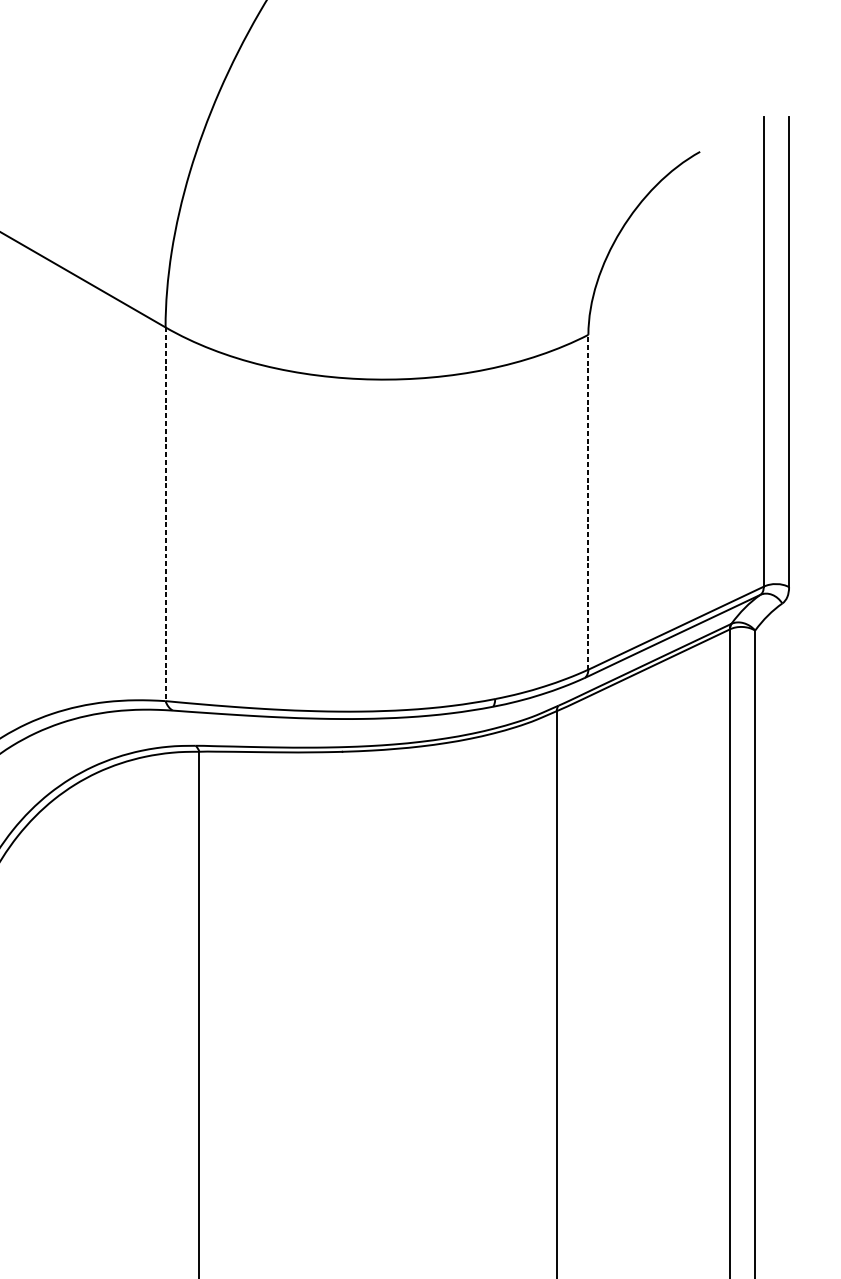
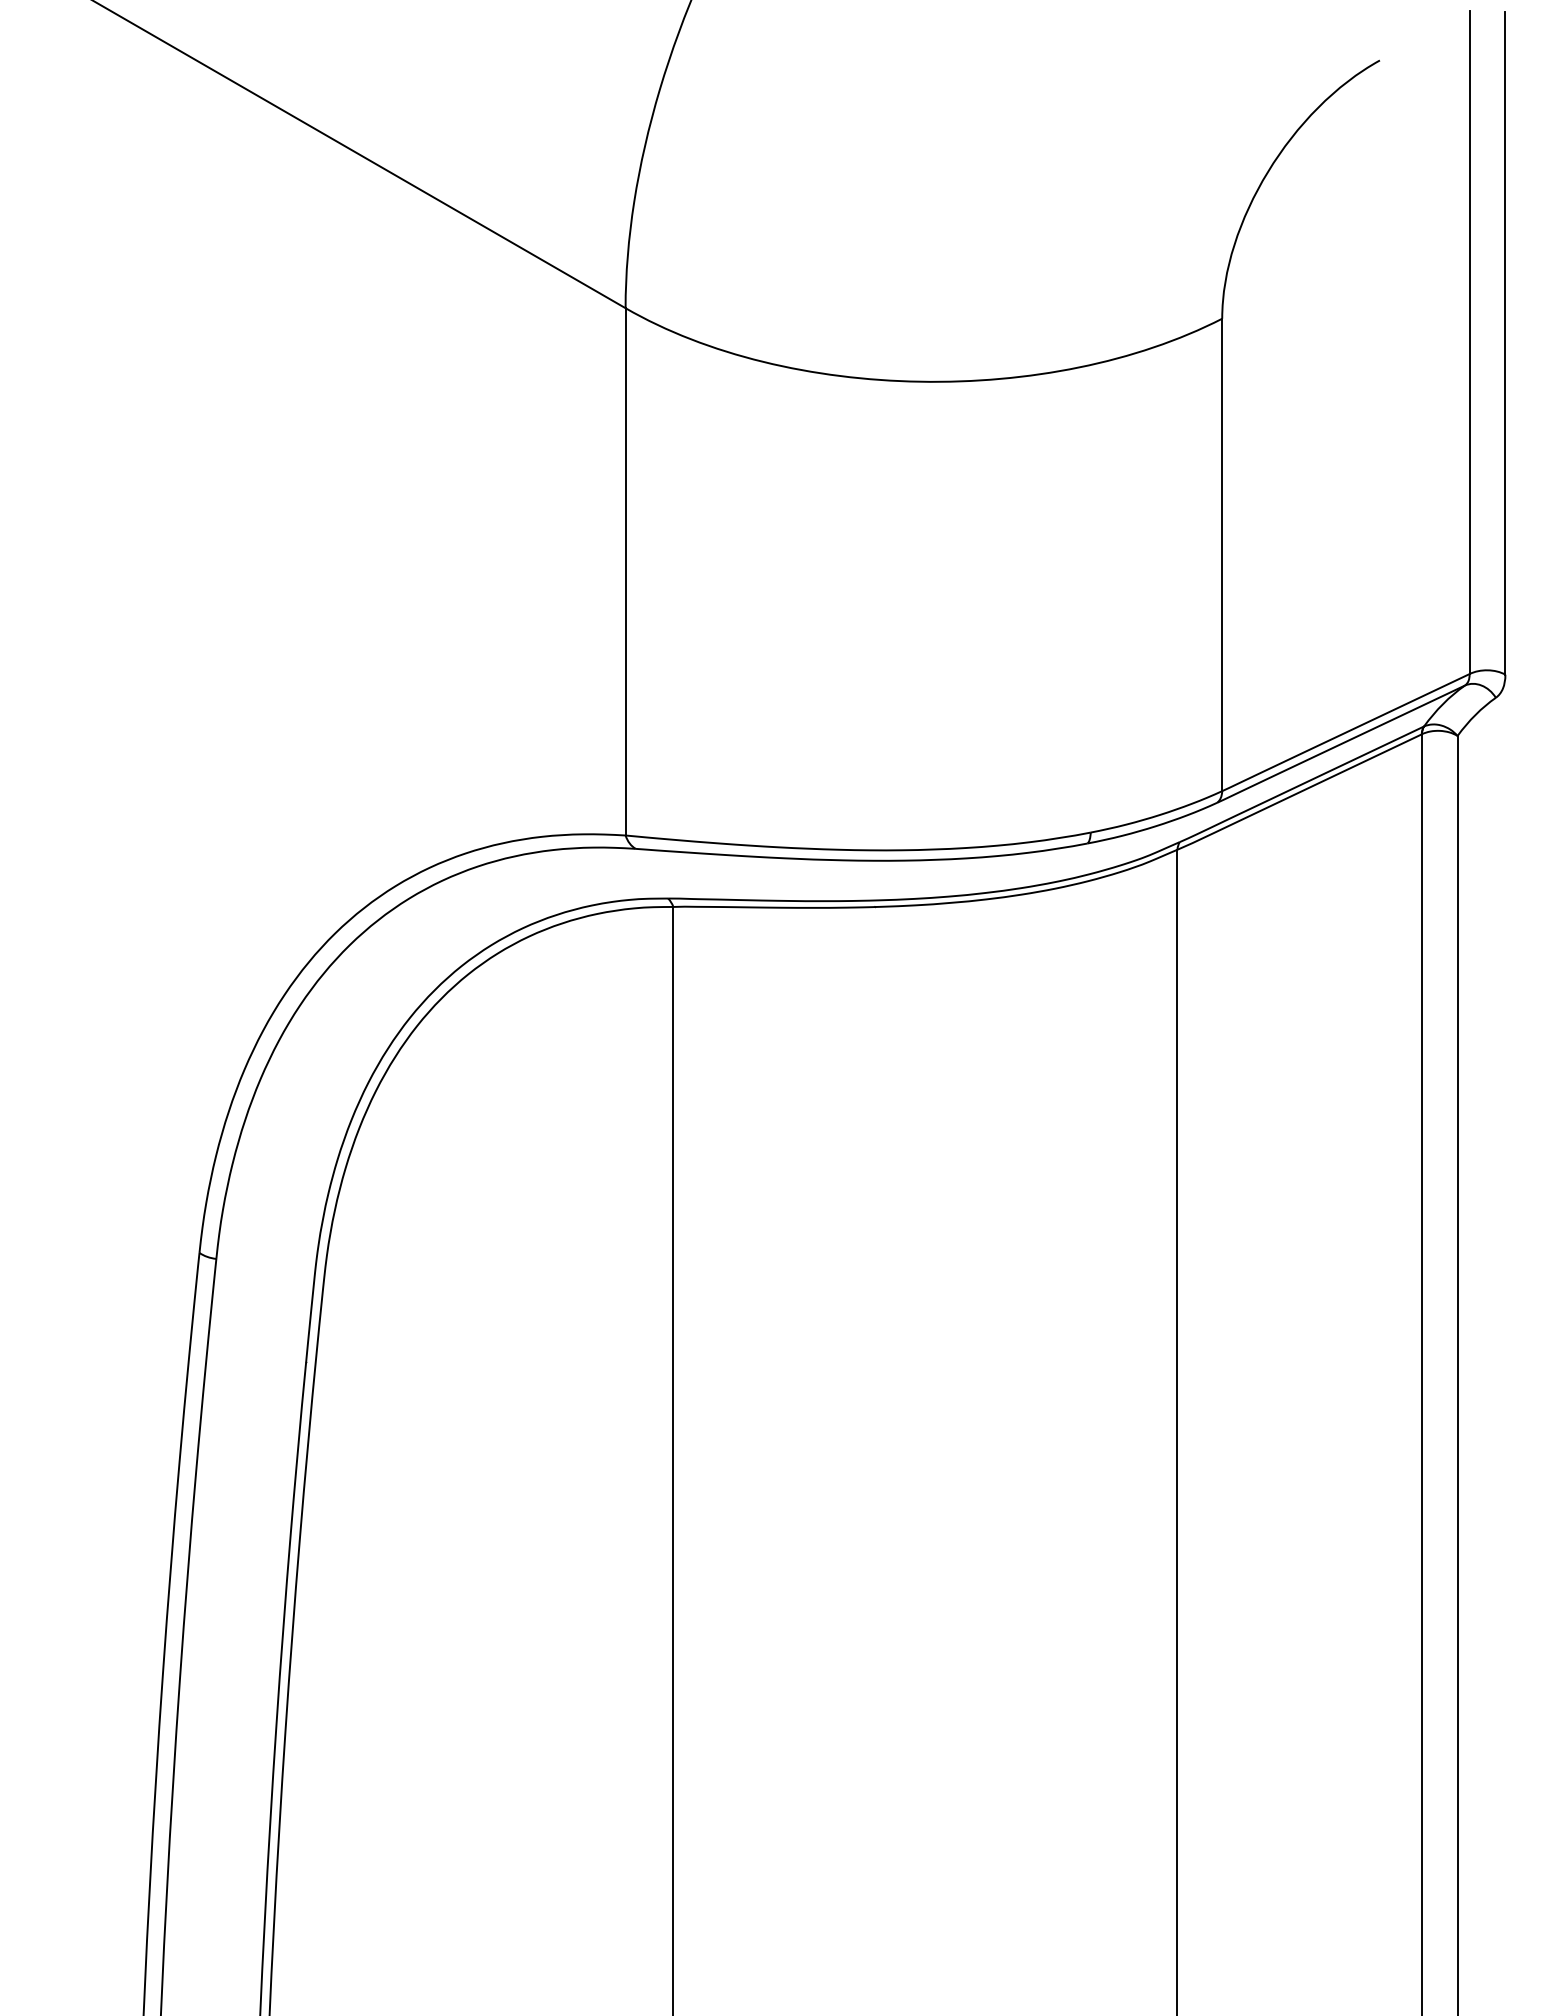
line: (588, 501) -> (1222, 554), dashed -> solid
line: (165, 514) -> (625, 571), dashed -> solid

